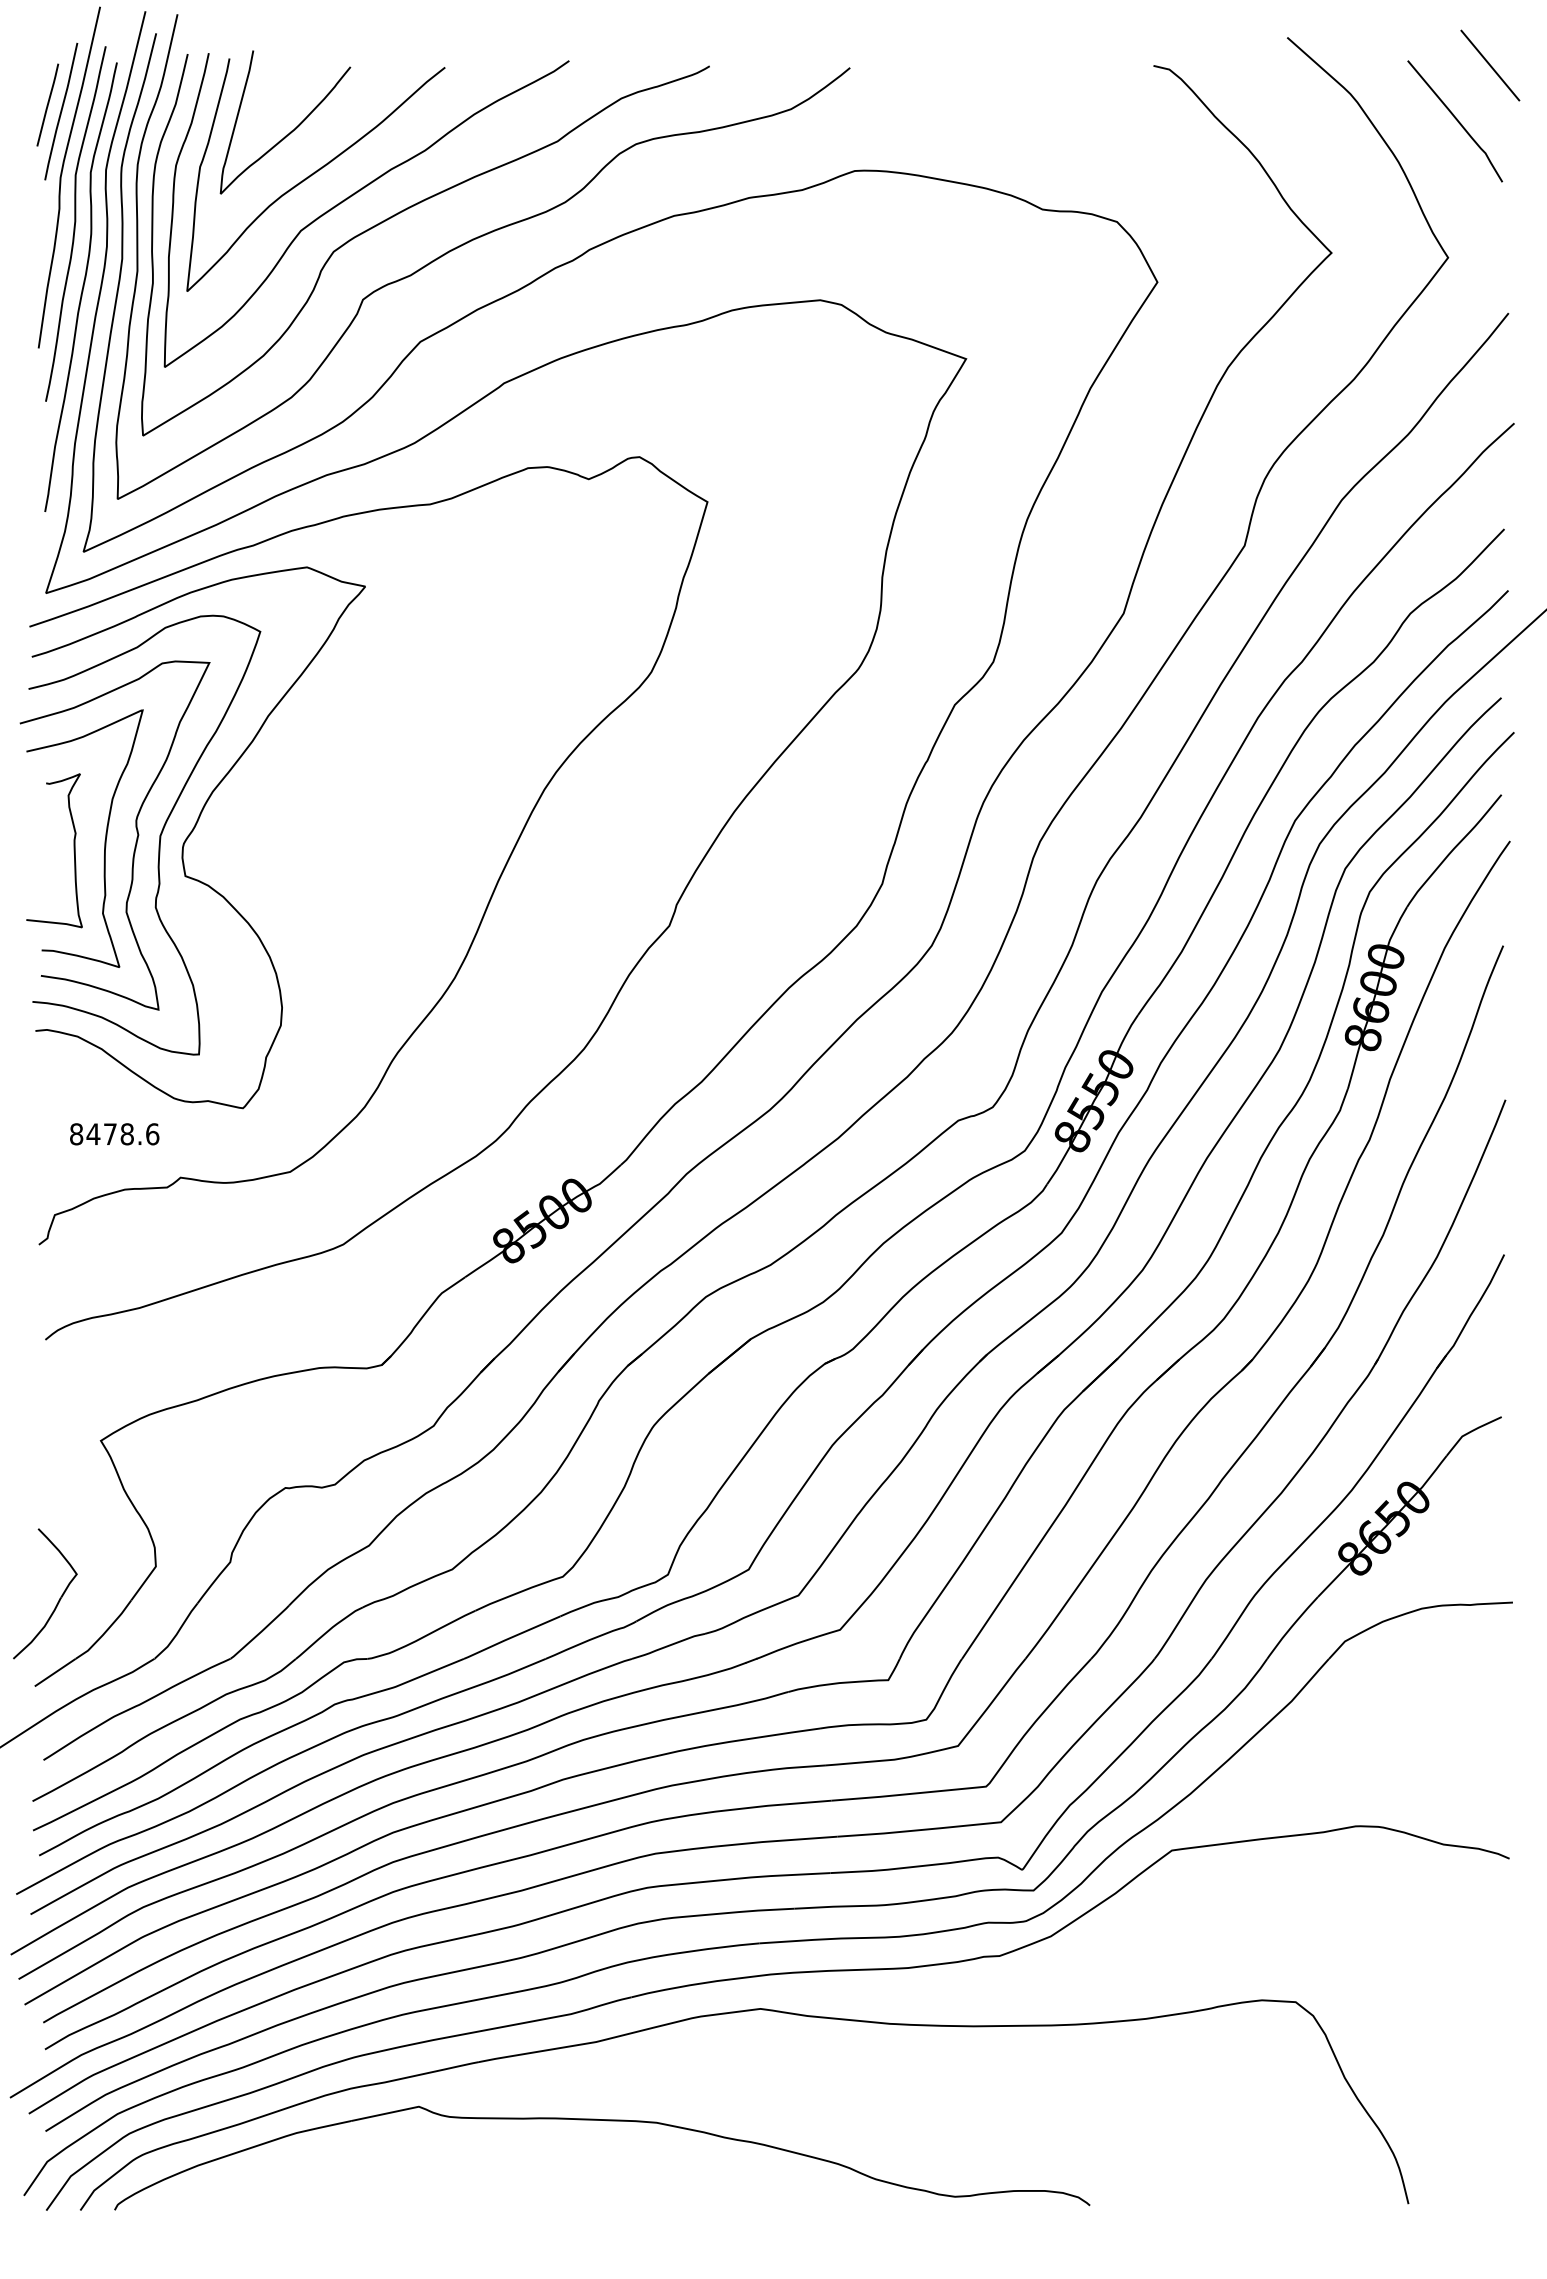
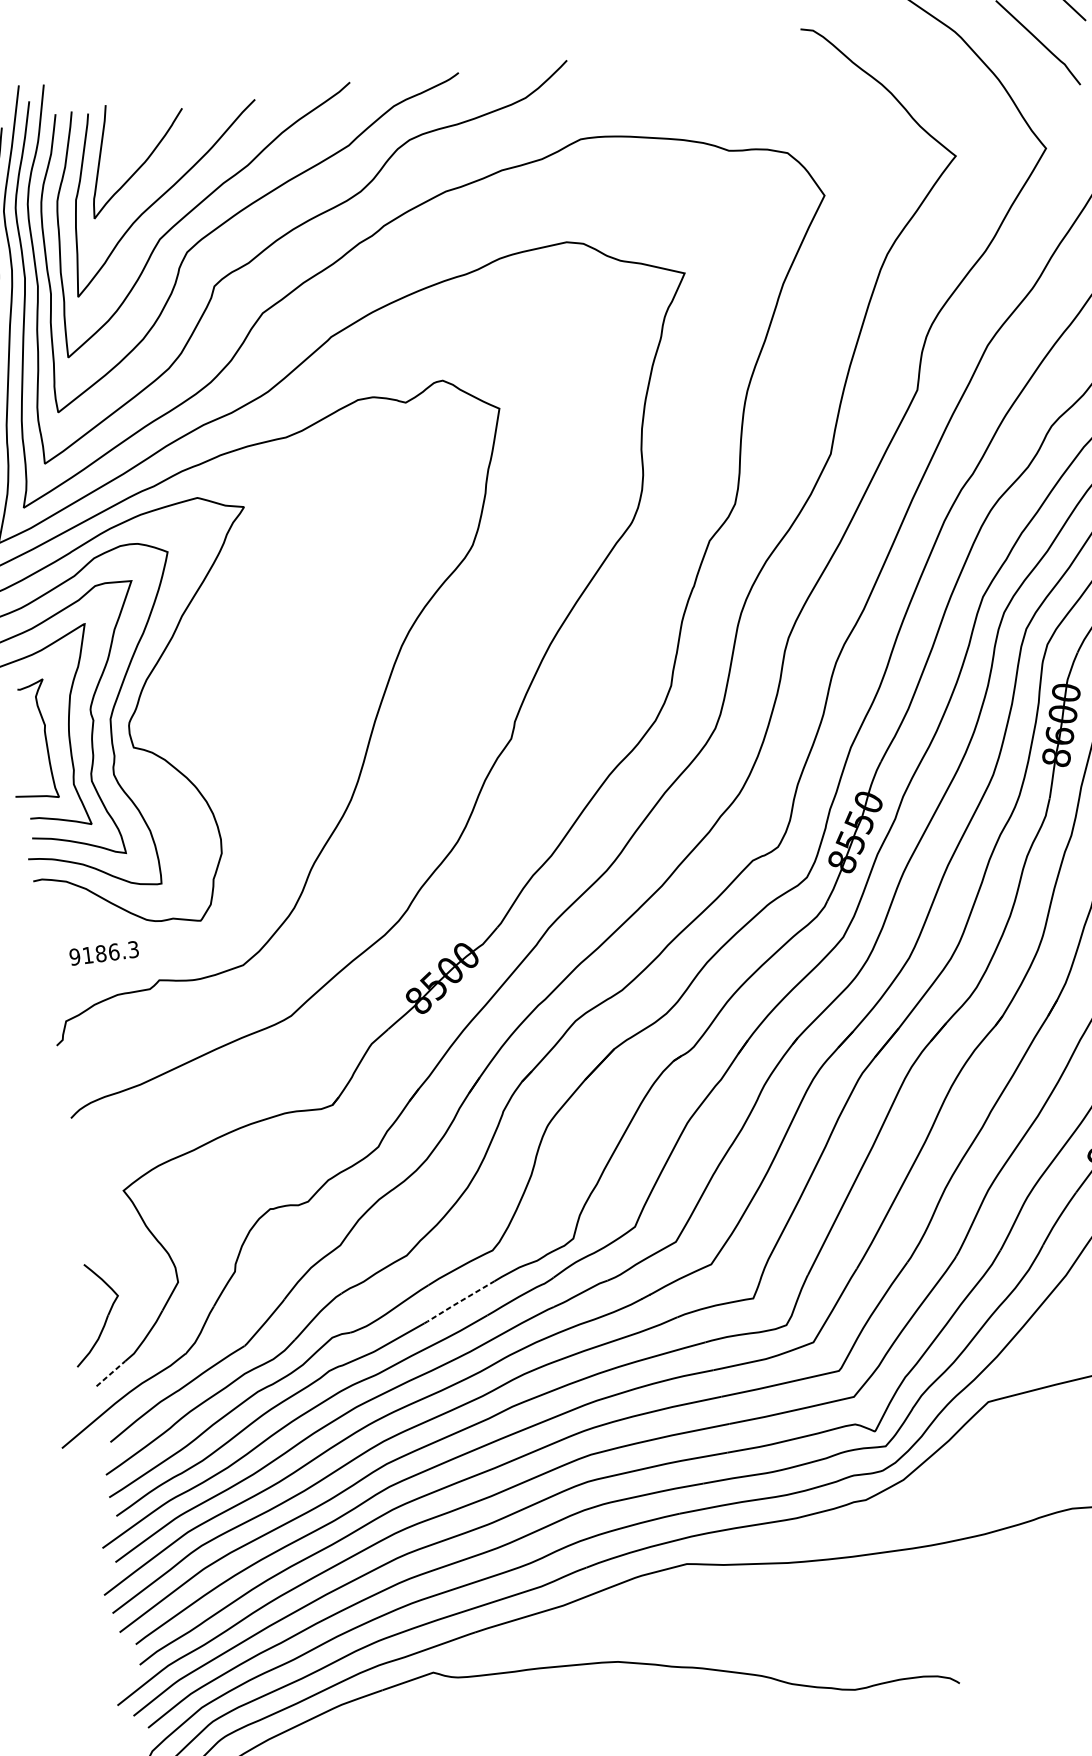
text: (114, 1134) -> (104, 953), 8478.6 -> 9186.3
line: (510, 1637) -> (458, 1302), solid -> dashed
line: (55, 1672) -> (111, 1373), solid -> dashed

